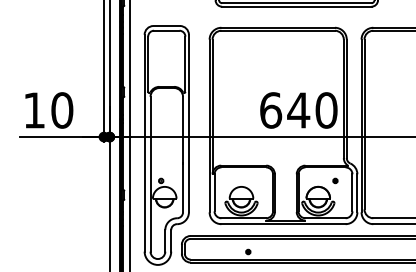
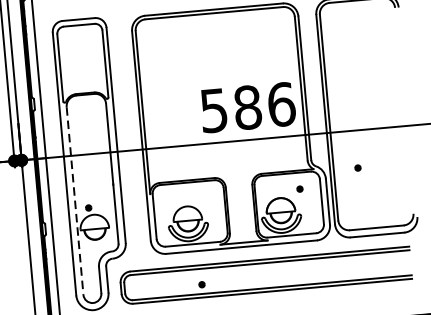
text: (298, 110) -> (247, 107), 640 -> 586
part: (384, 167) -> (358, 167), added
line: (150, 174) -> (75, 201), solid -> dashed

